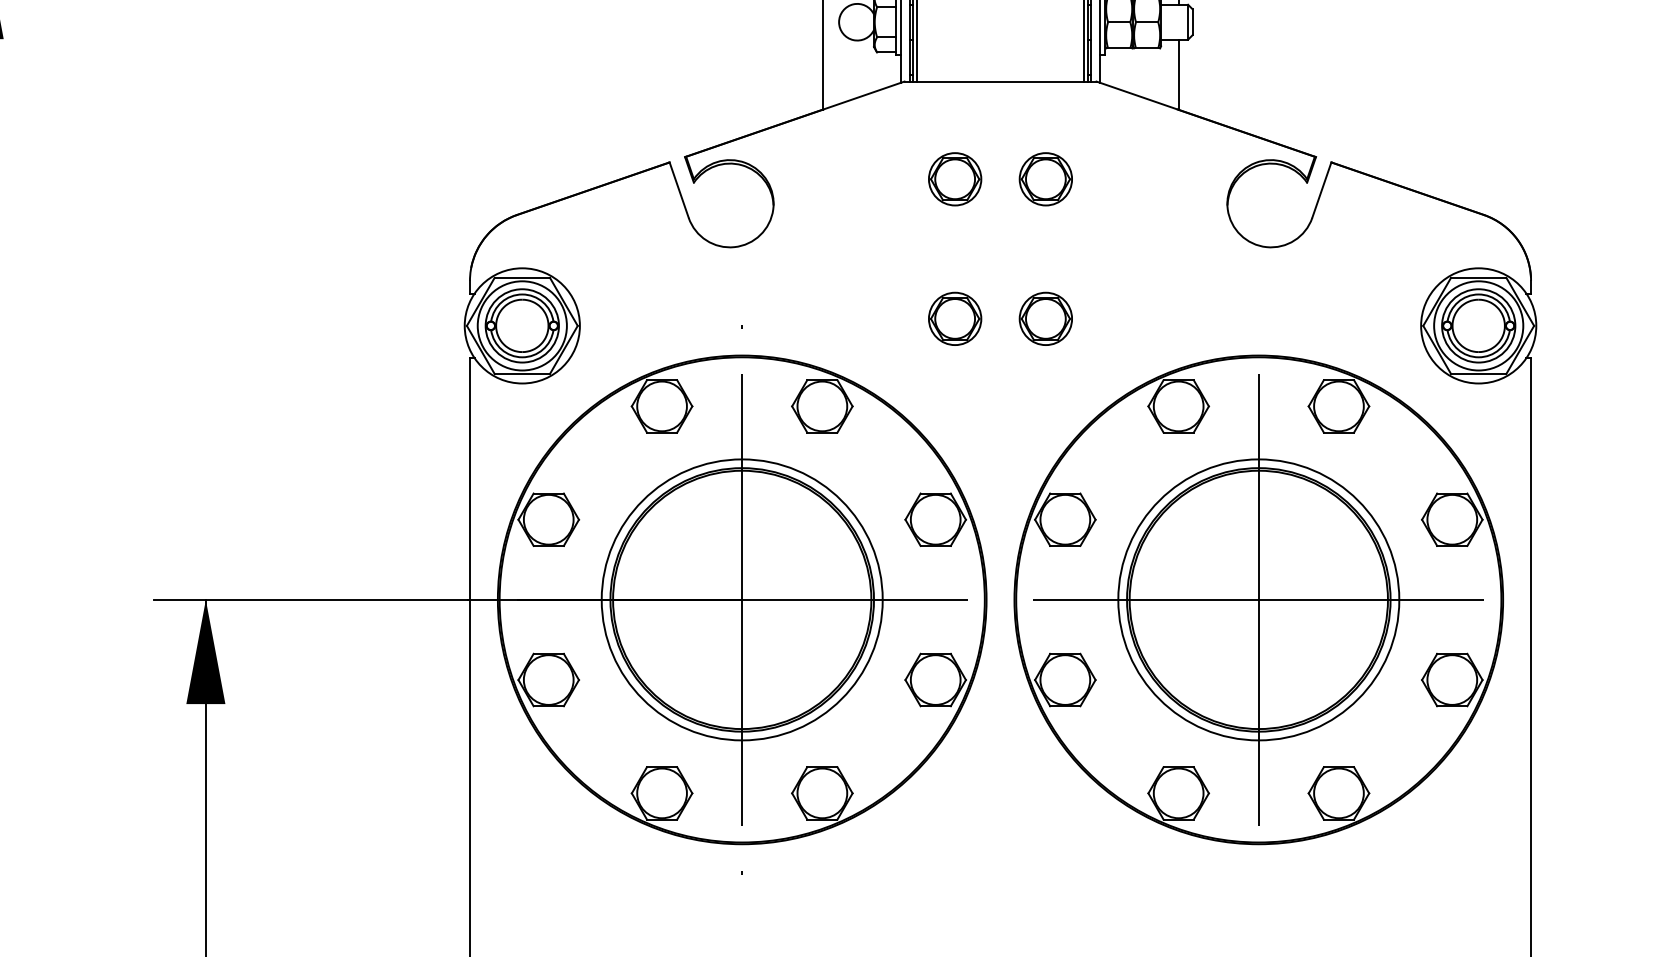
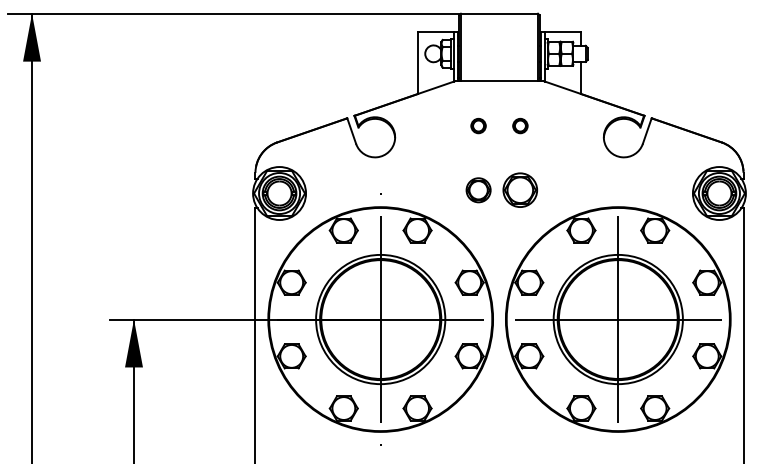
part: (954, 178) -> (478, 125), size x0.6
part: (1046, 178) -> (520, 125), size x0.6
part: (1046, 319) -> (520, 190), size x1.4

